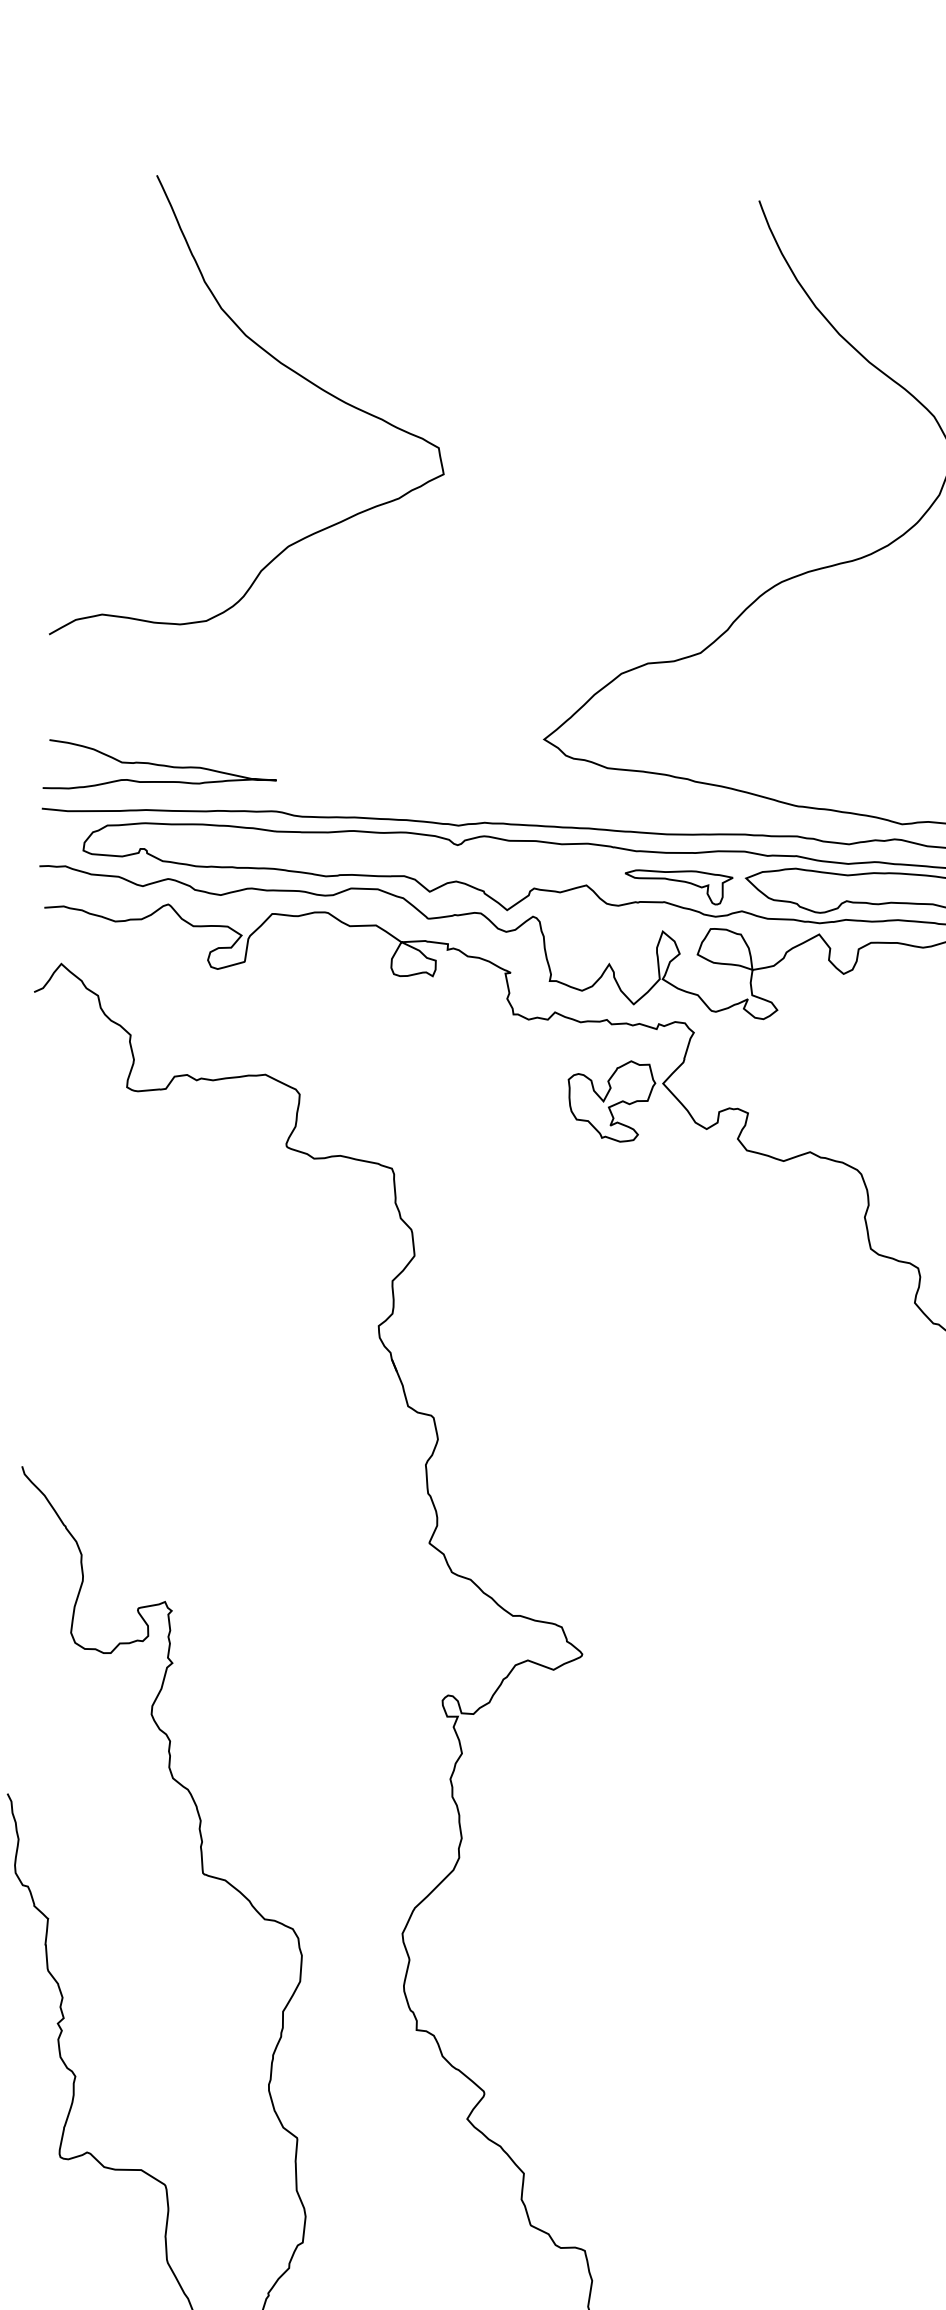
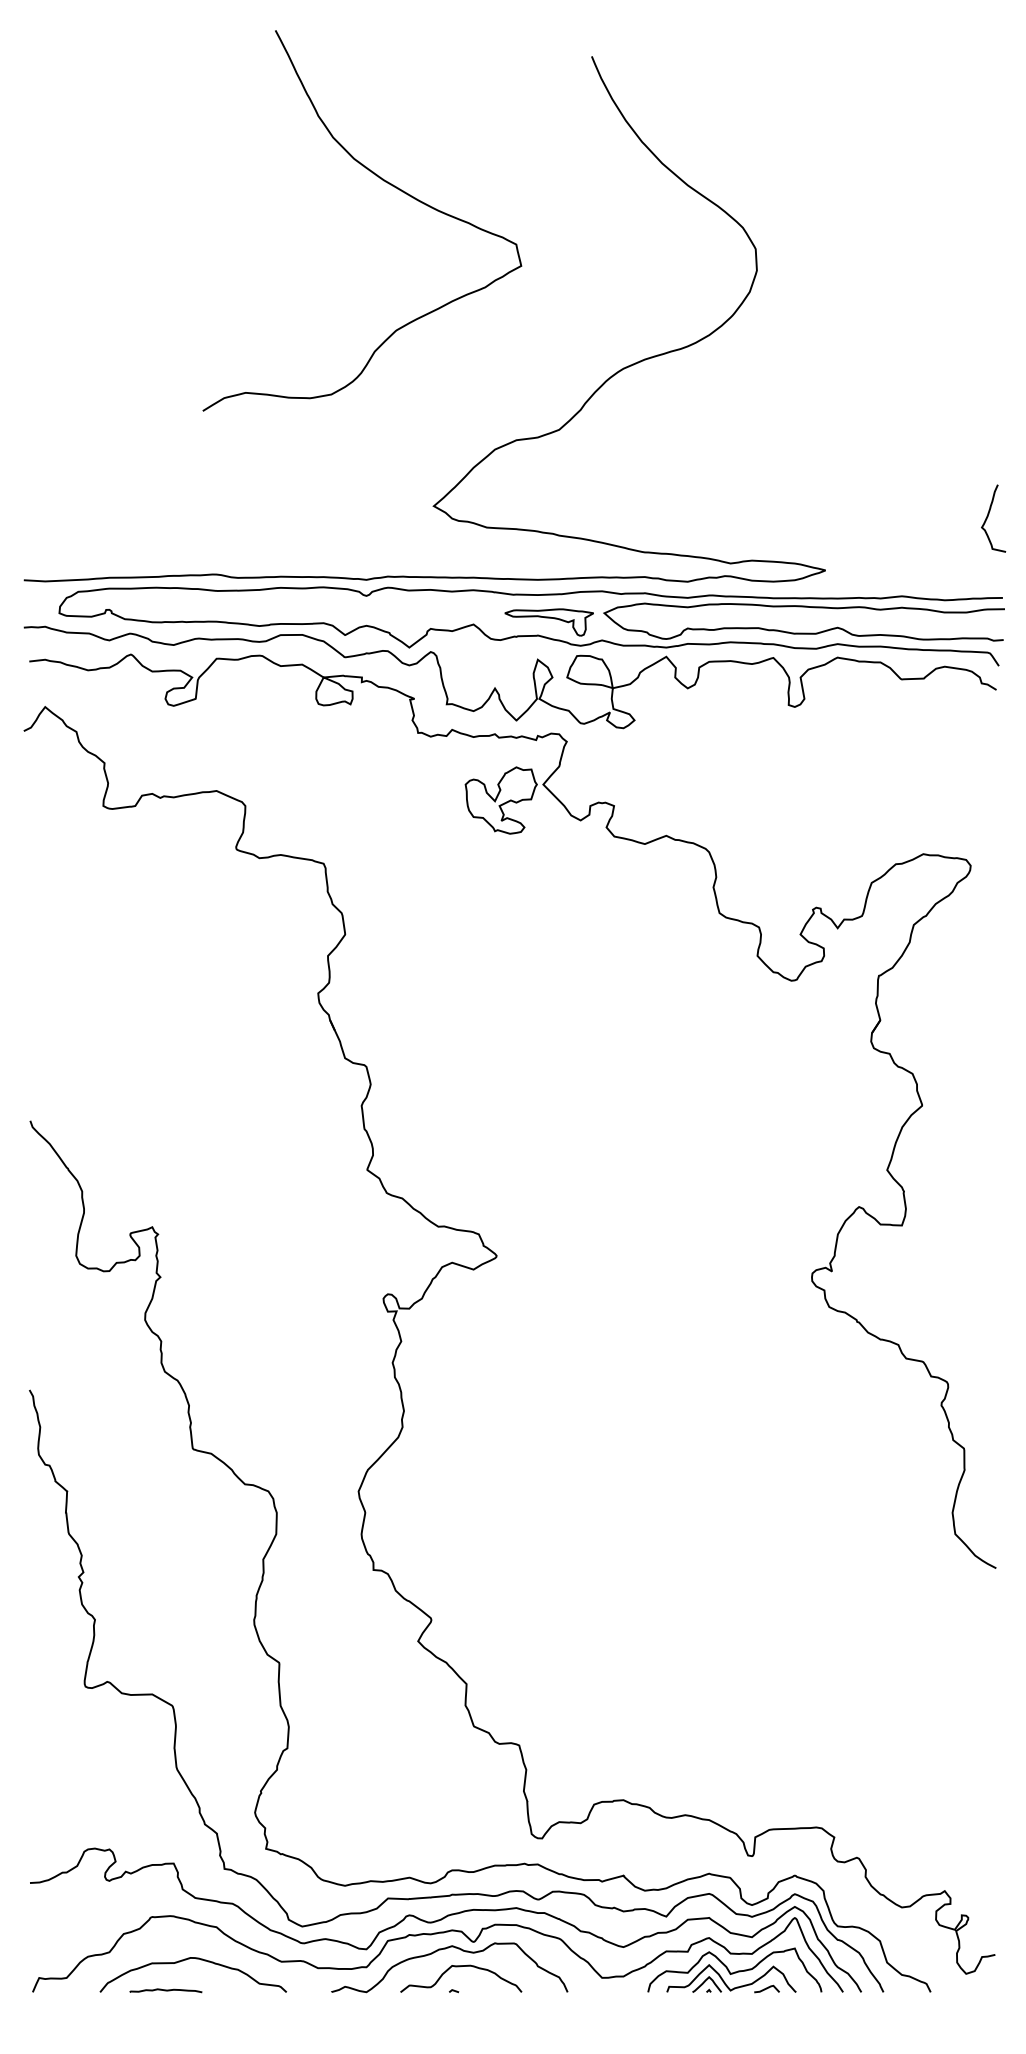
curve: (280, 364) -> (383, 181), moved
curve: (160, 766) -> (119, 541), removed

